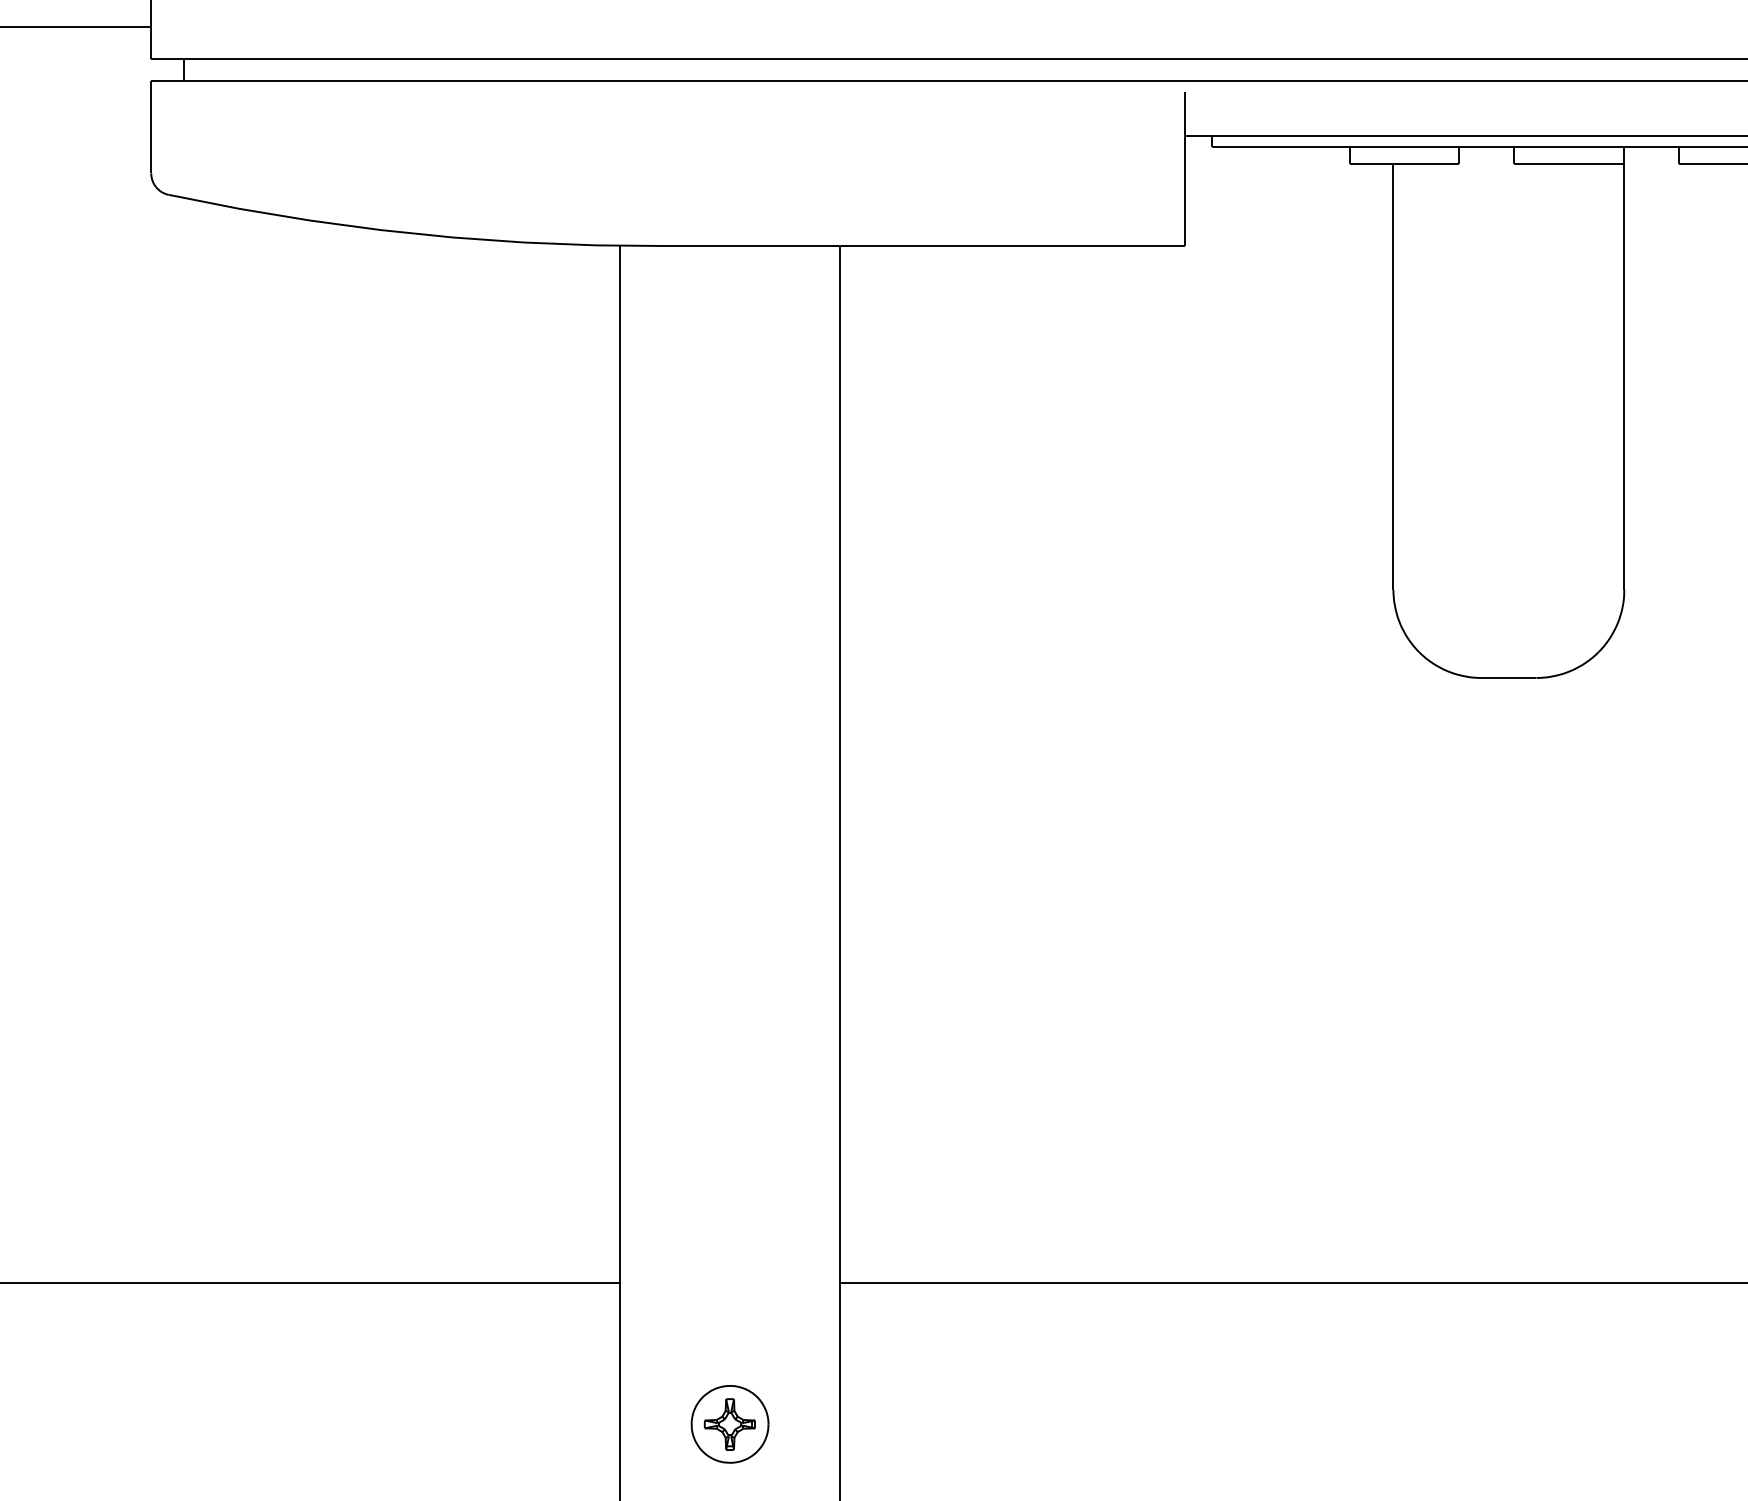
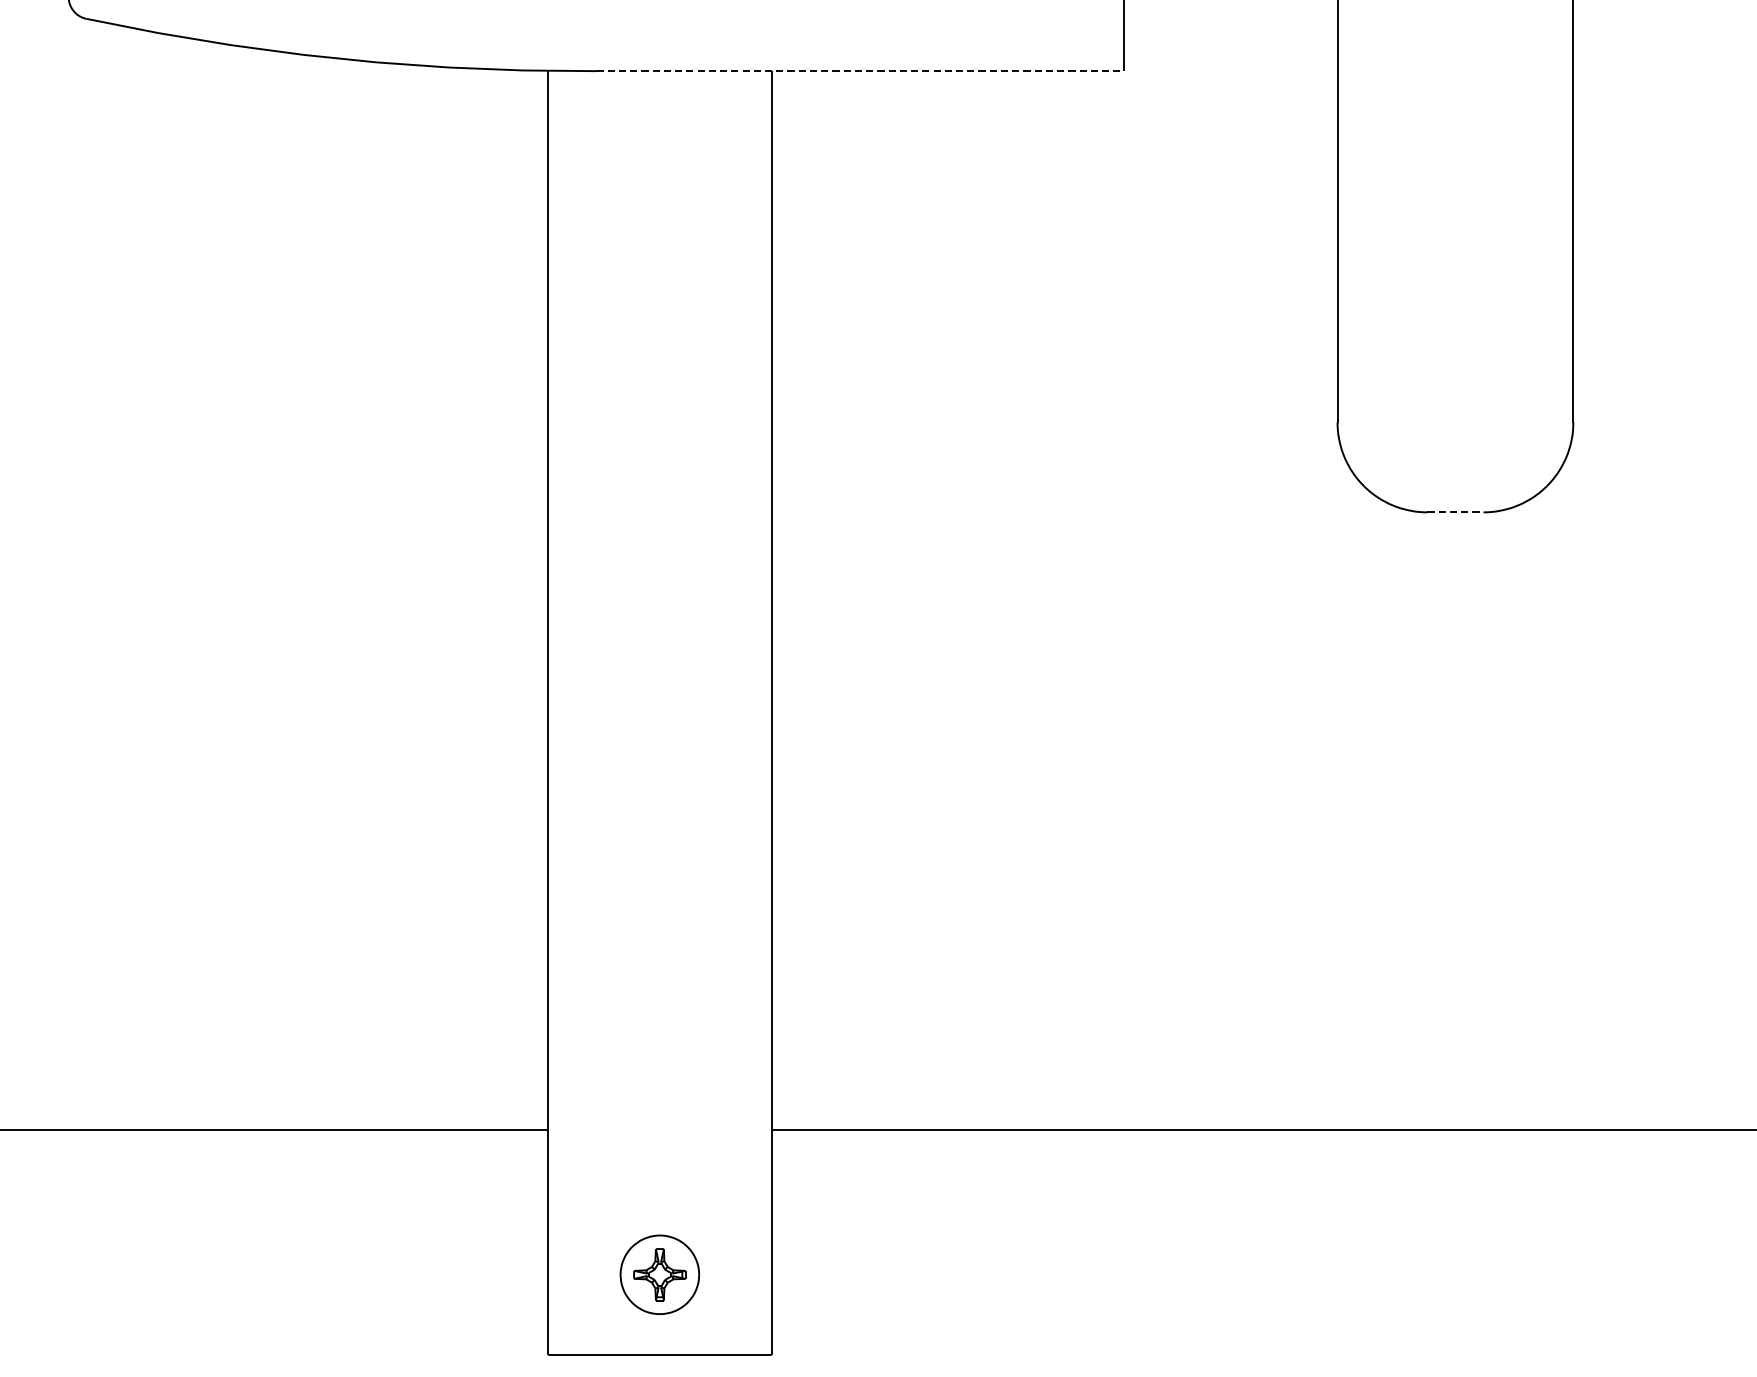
line: (926, 246) -> (860, 71), solid -> dashed
line: (1509, 677) -> (1456, 511), solid -> dashed

